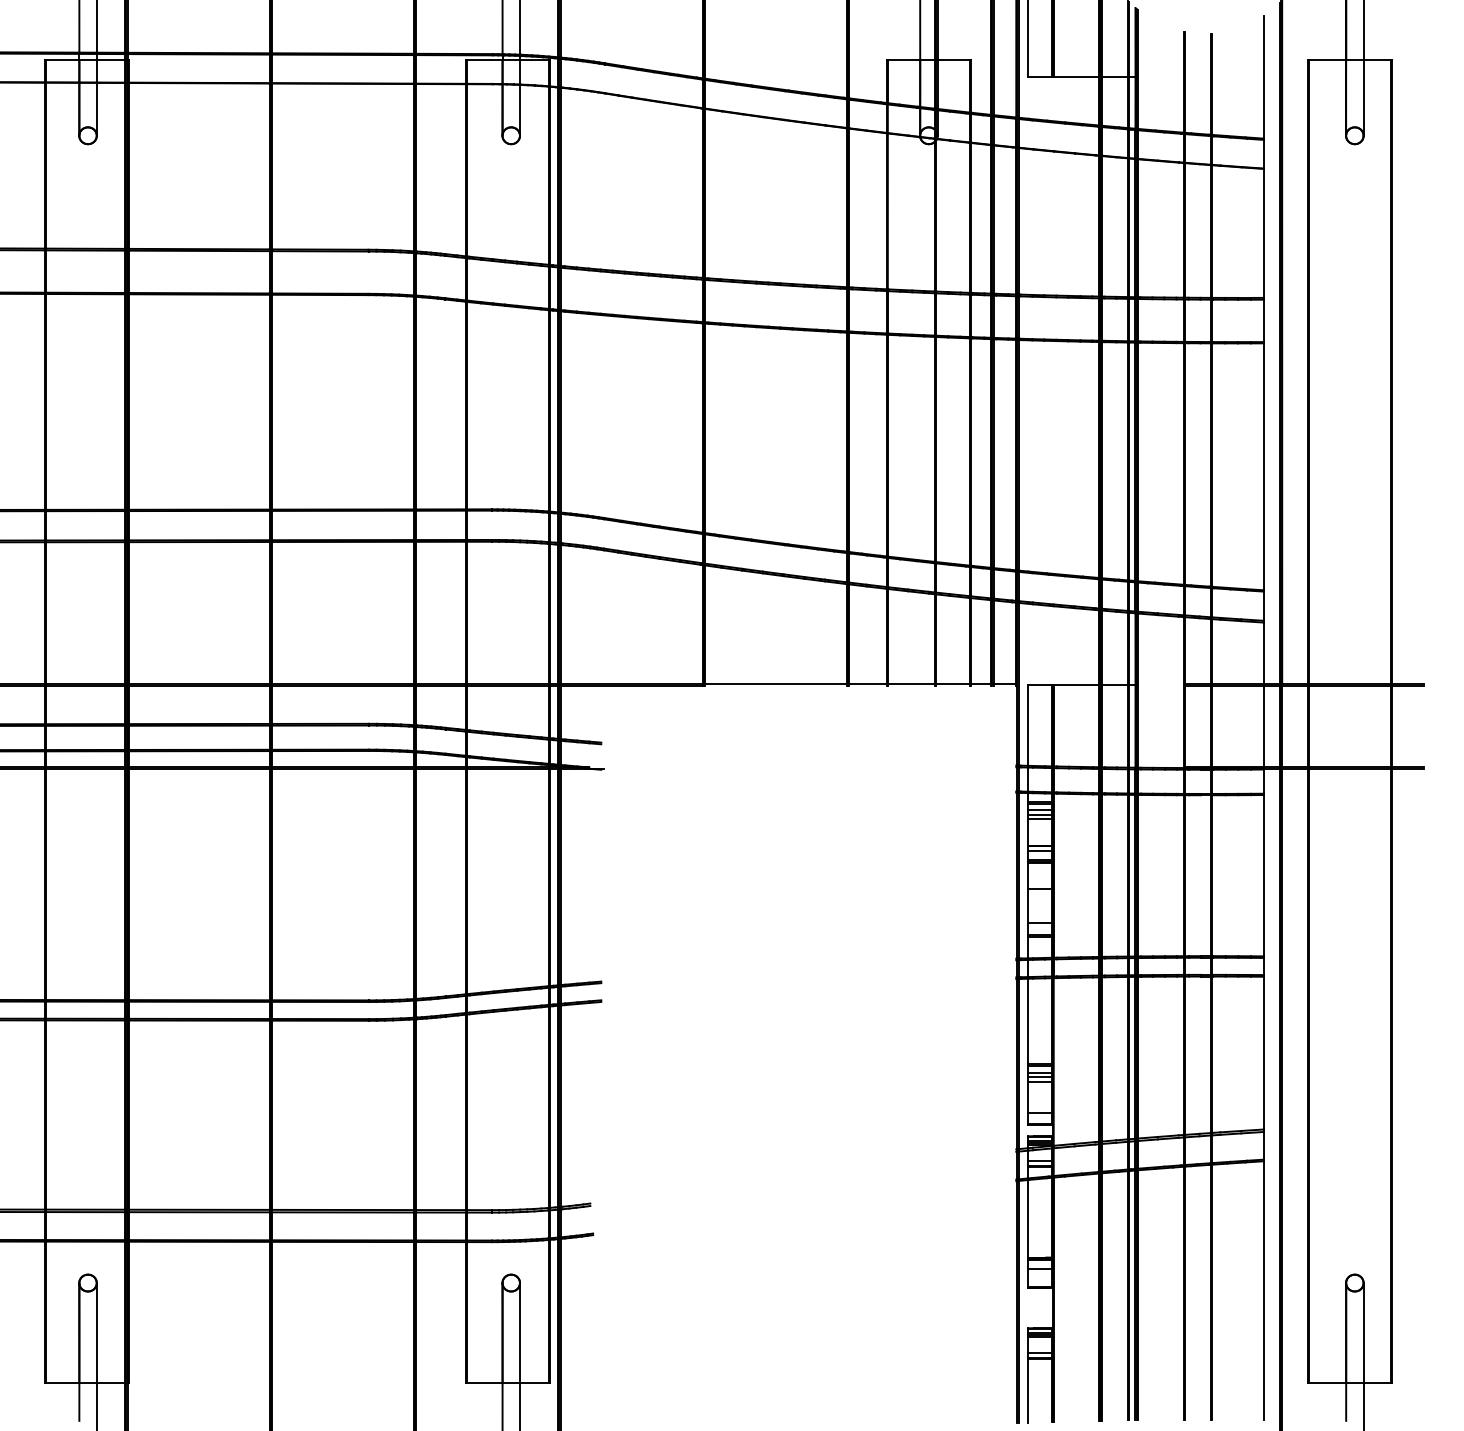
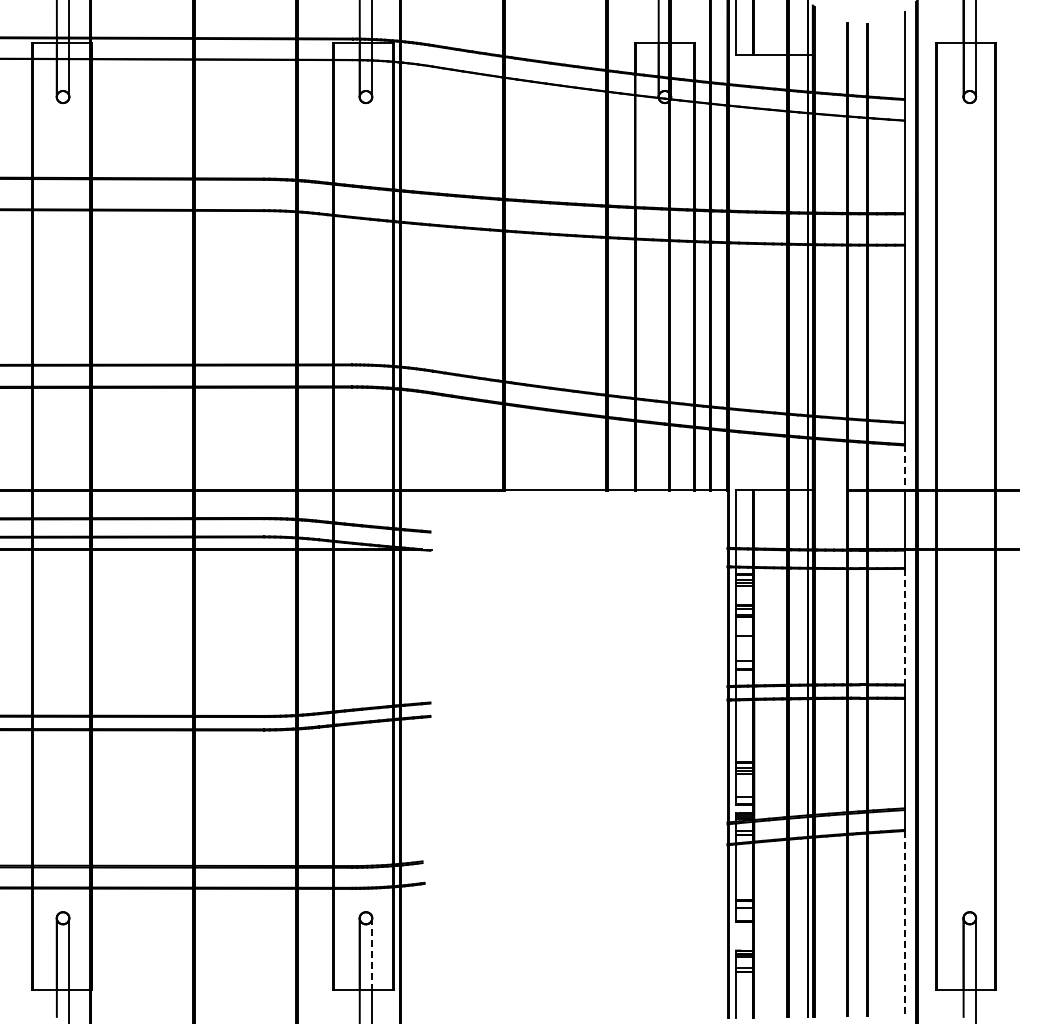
line: (1263, 654) -> (904, 468), solid -> dashed
line: (1263, 875) -> (904, 626), solid -> dashed
line: (1263, 1291) -> (904, 924), solid -> dashed
line: (520, 1333) -> (372, 954), solid -> dashed

